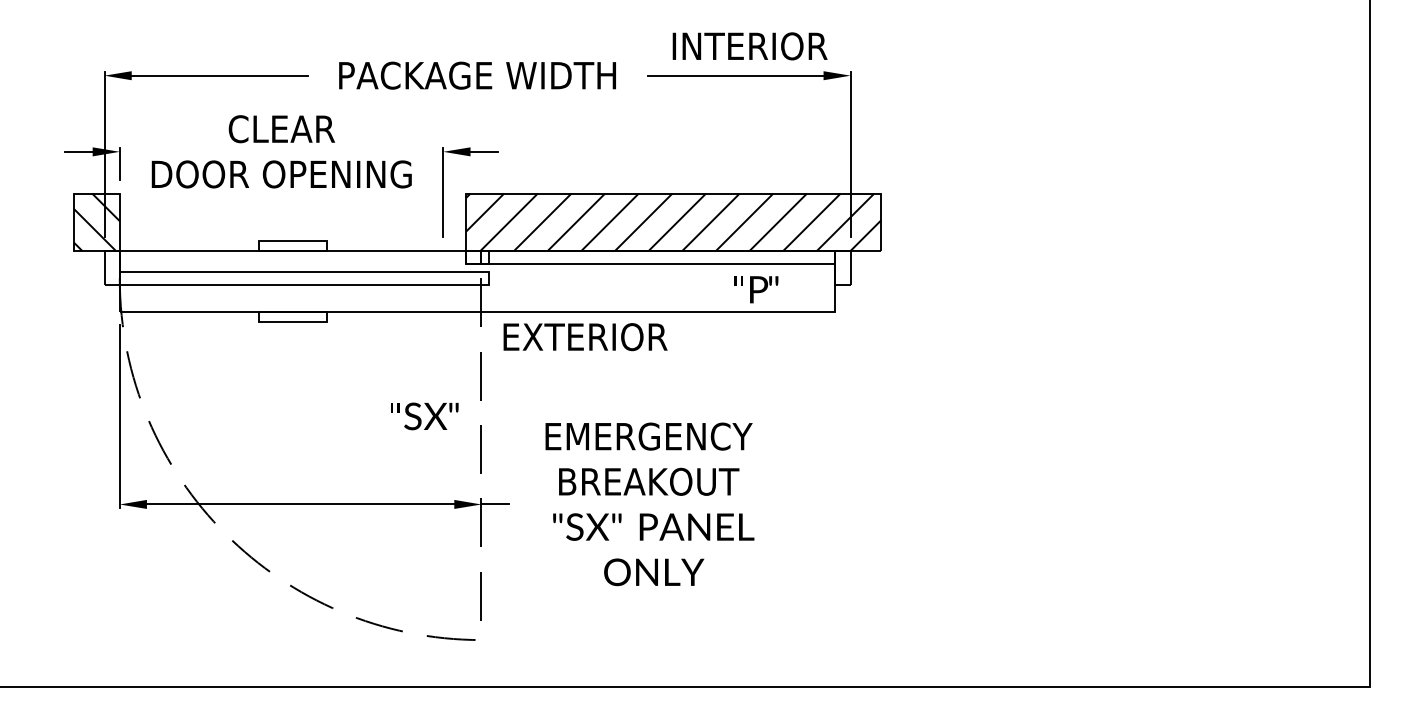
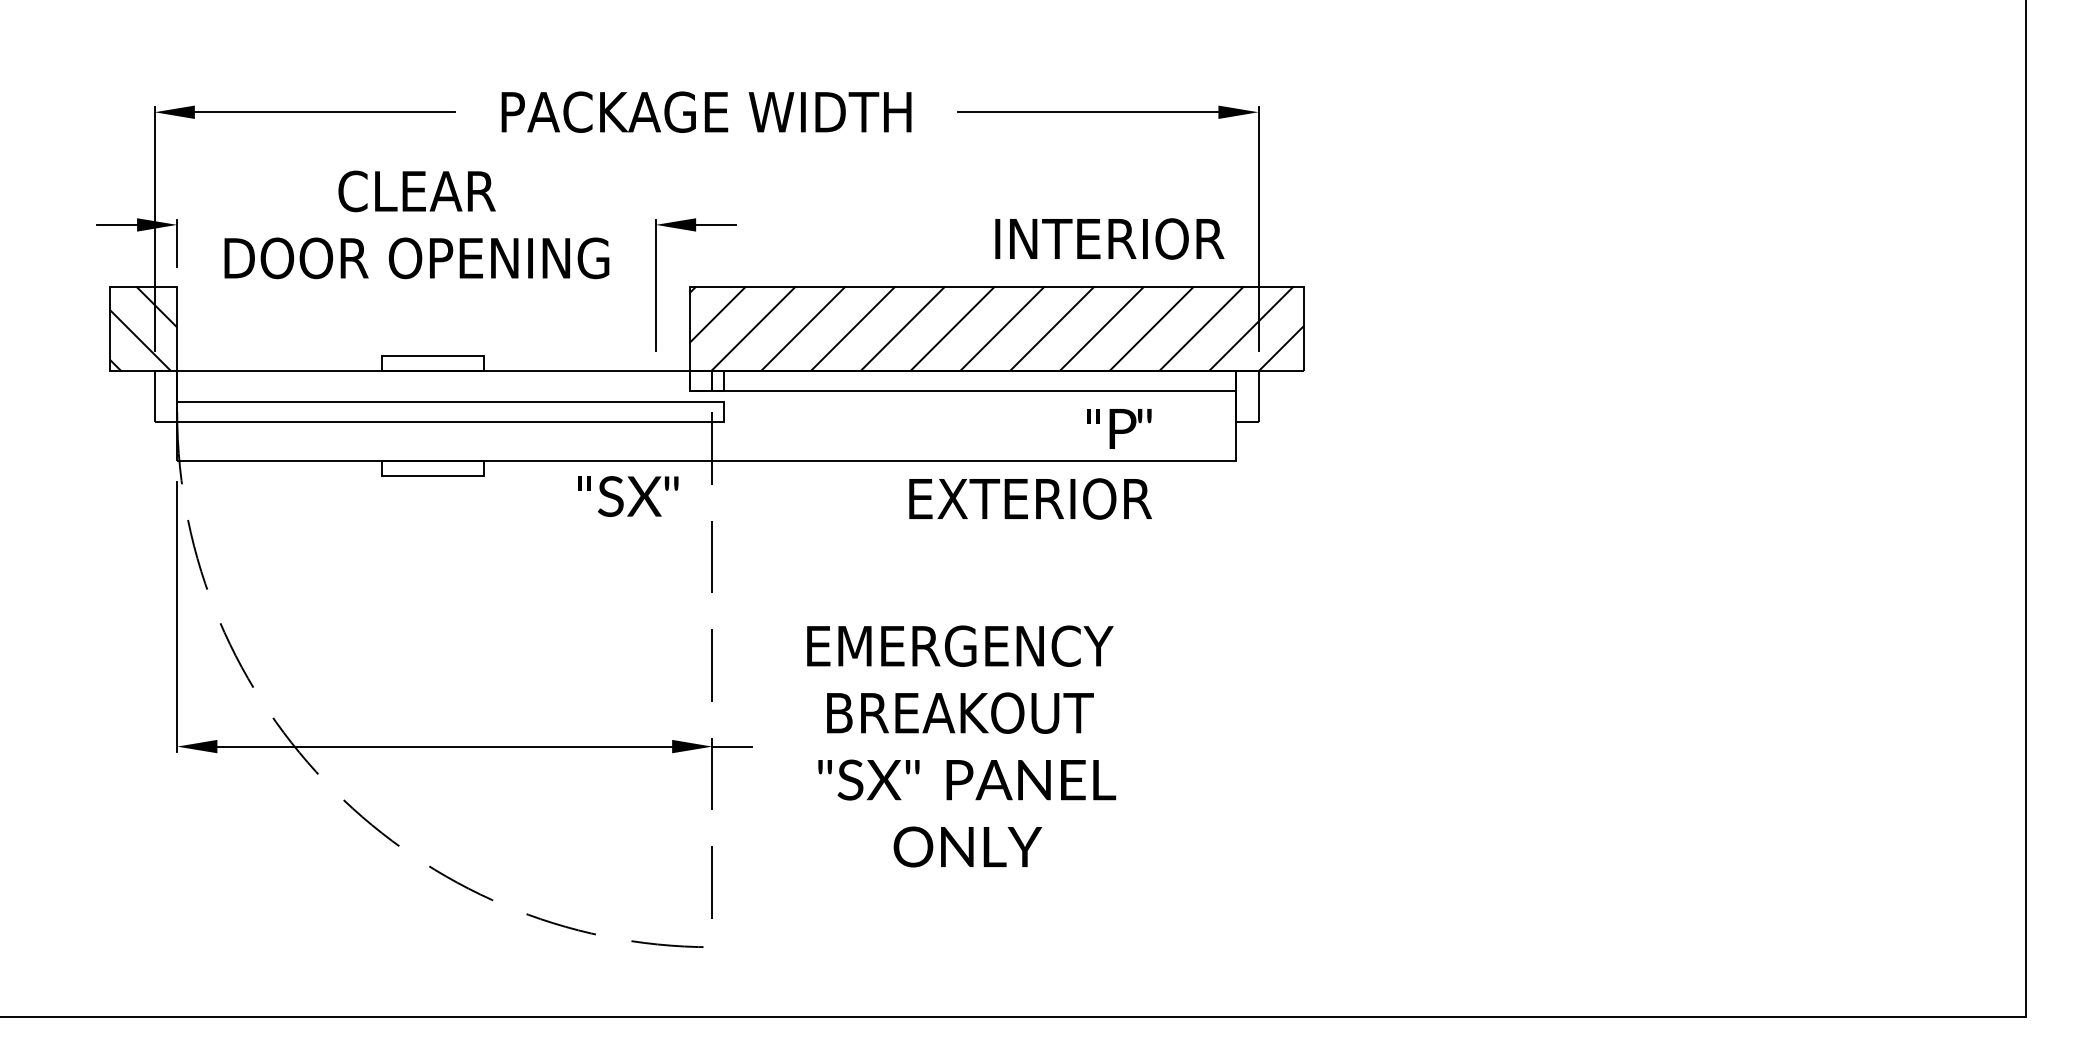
text: (749, 46) -> (1108, 239), moved
text: (585, 337) -> (1030, 499), moved
text: (424, 416) -> (628, 496), moved

